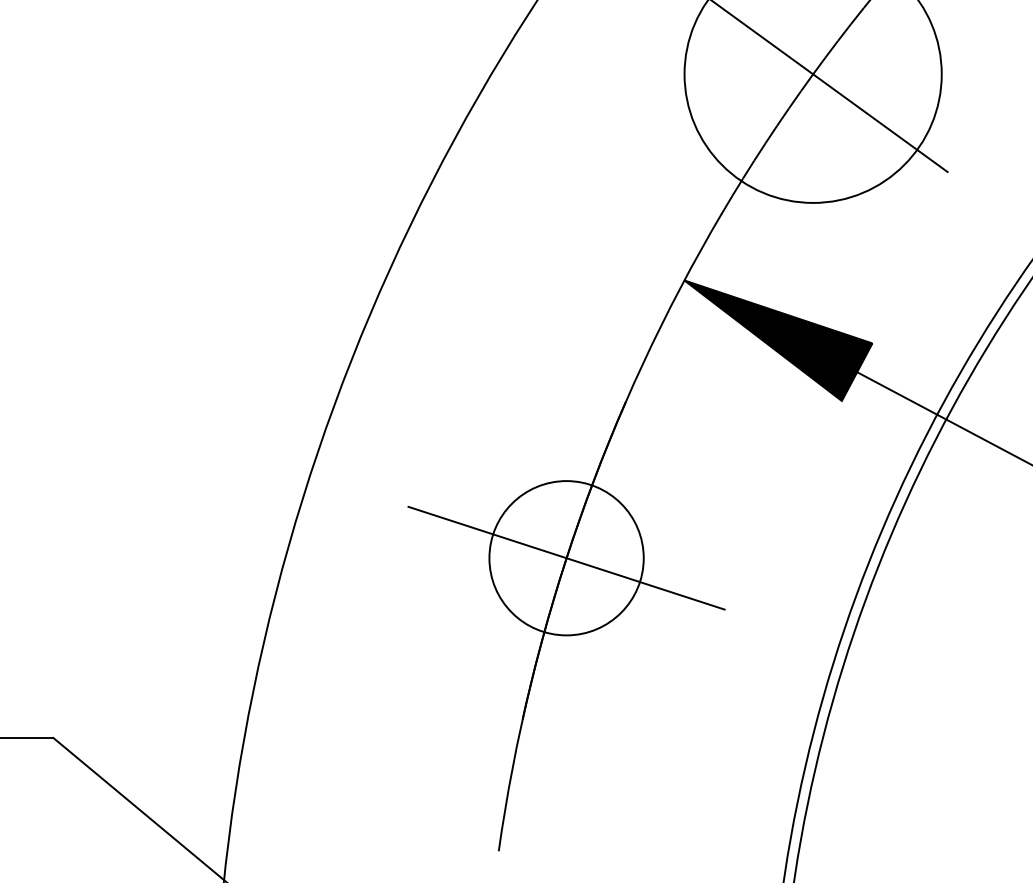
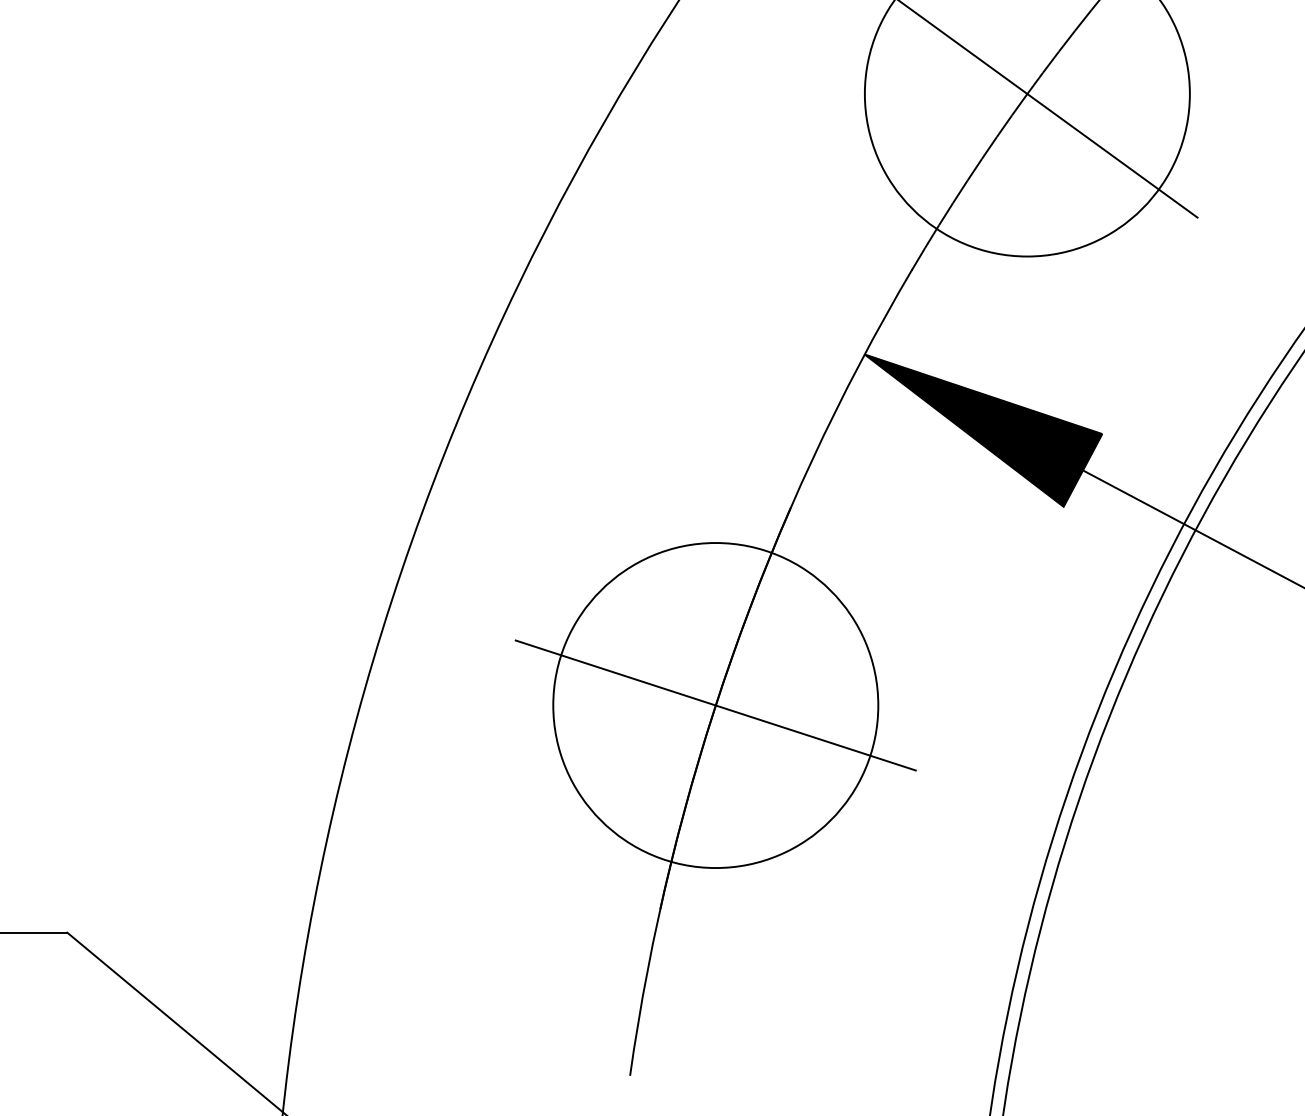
circle: (566, 557) -> (715, 704), size x1.67

